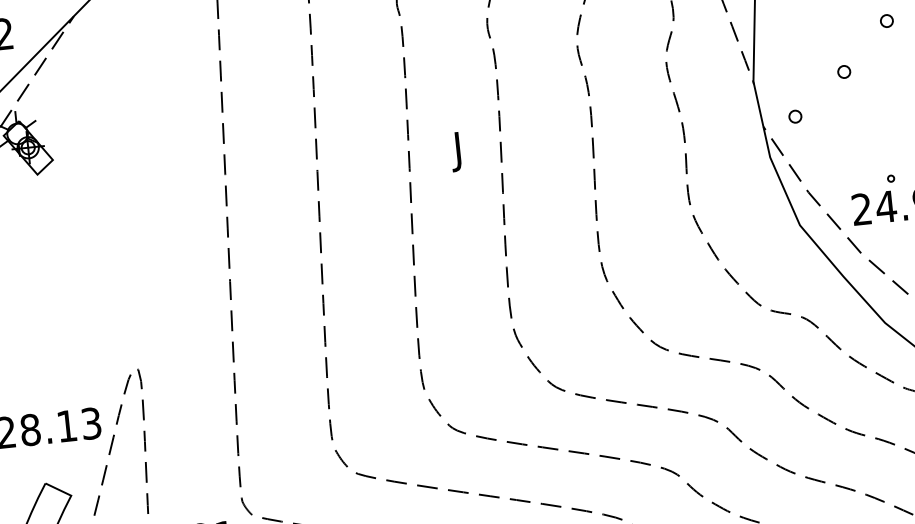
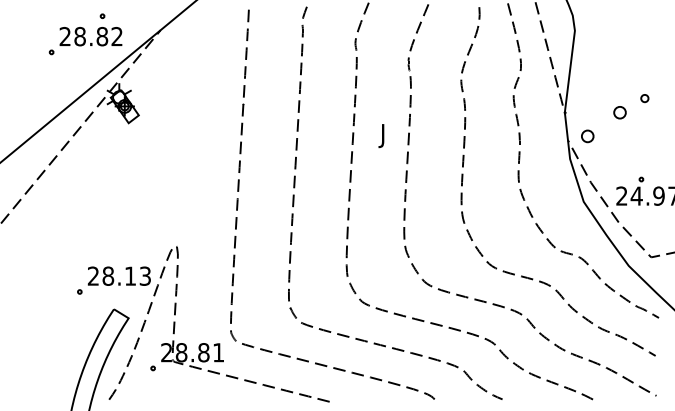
part: (886, 21) -> (644, 98), moved
part: (843, 70) -> (619, 111), size x1.6
part: (794, 115) -> (587, 135), size x1.6

